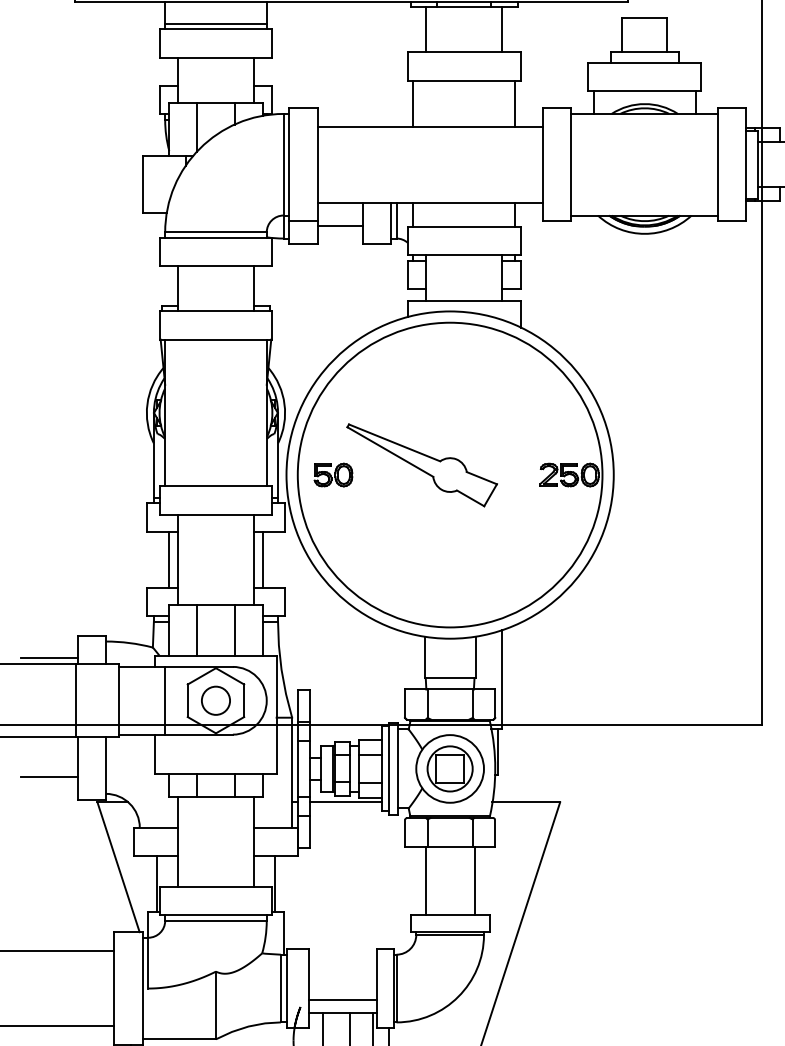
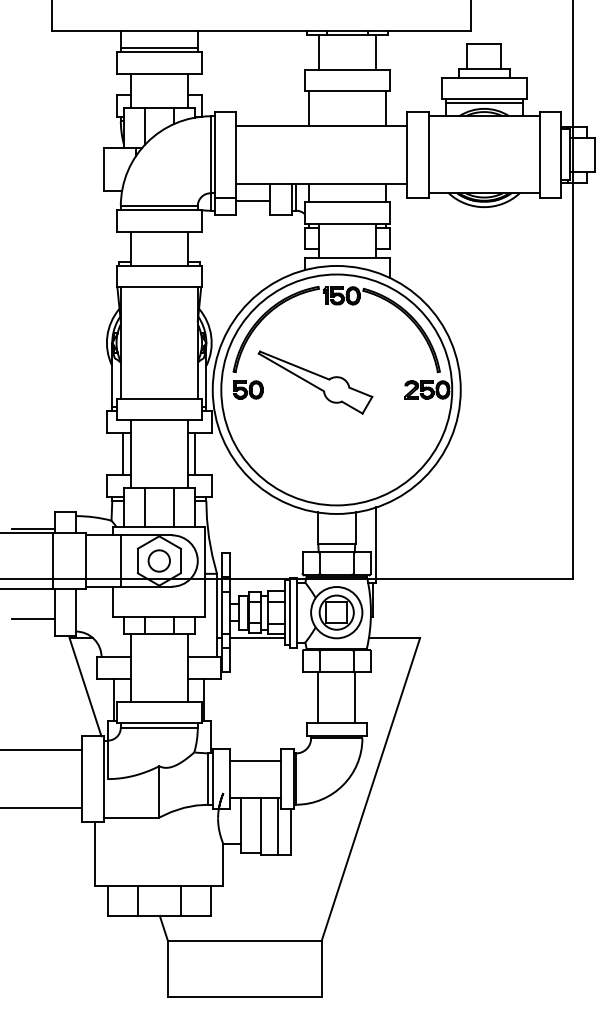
line: (643, 97) -> (483, 103), added
part: (449, 363) -> (336, 305), added
line: (342, 999) -> (255, 760), moved

